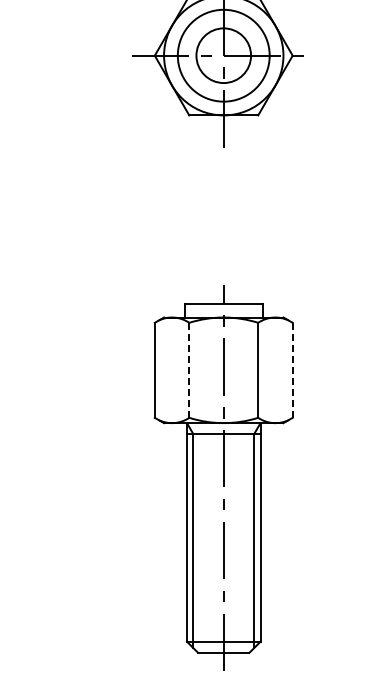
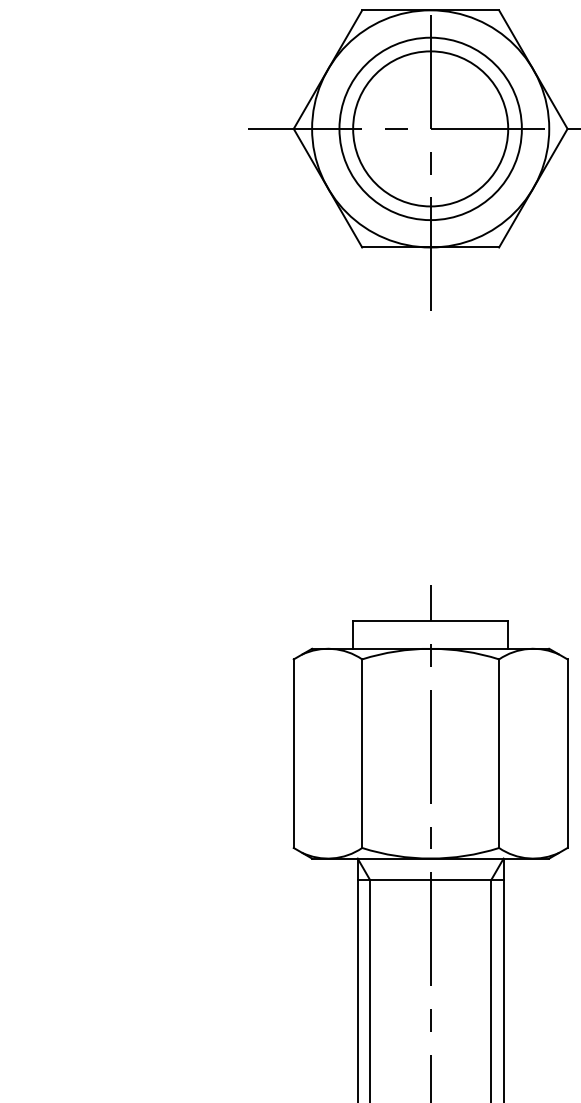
circle: (223, 55) -> (430, 128), size x1.43
line: (189, 370) -> (362, 754), dashed -> solid
line: (292, 370) -> (567, 754), dashed -> solid

